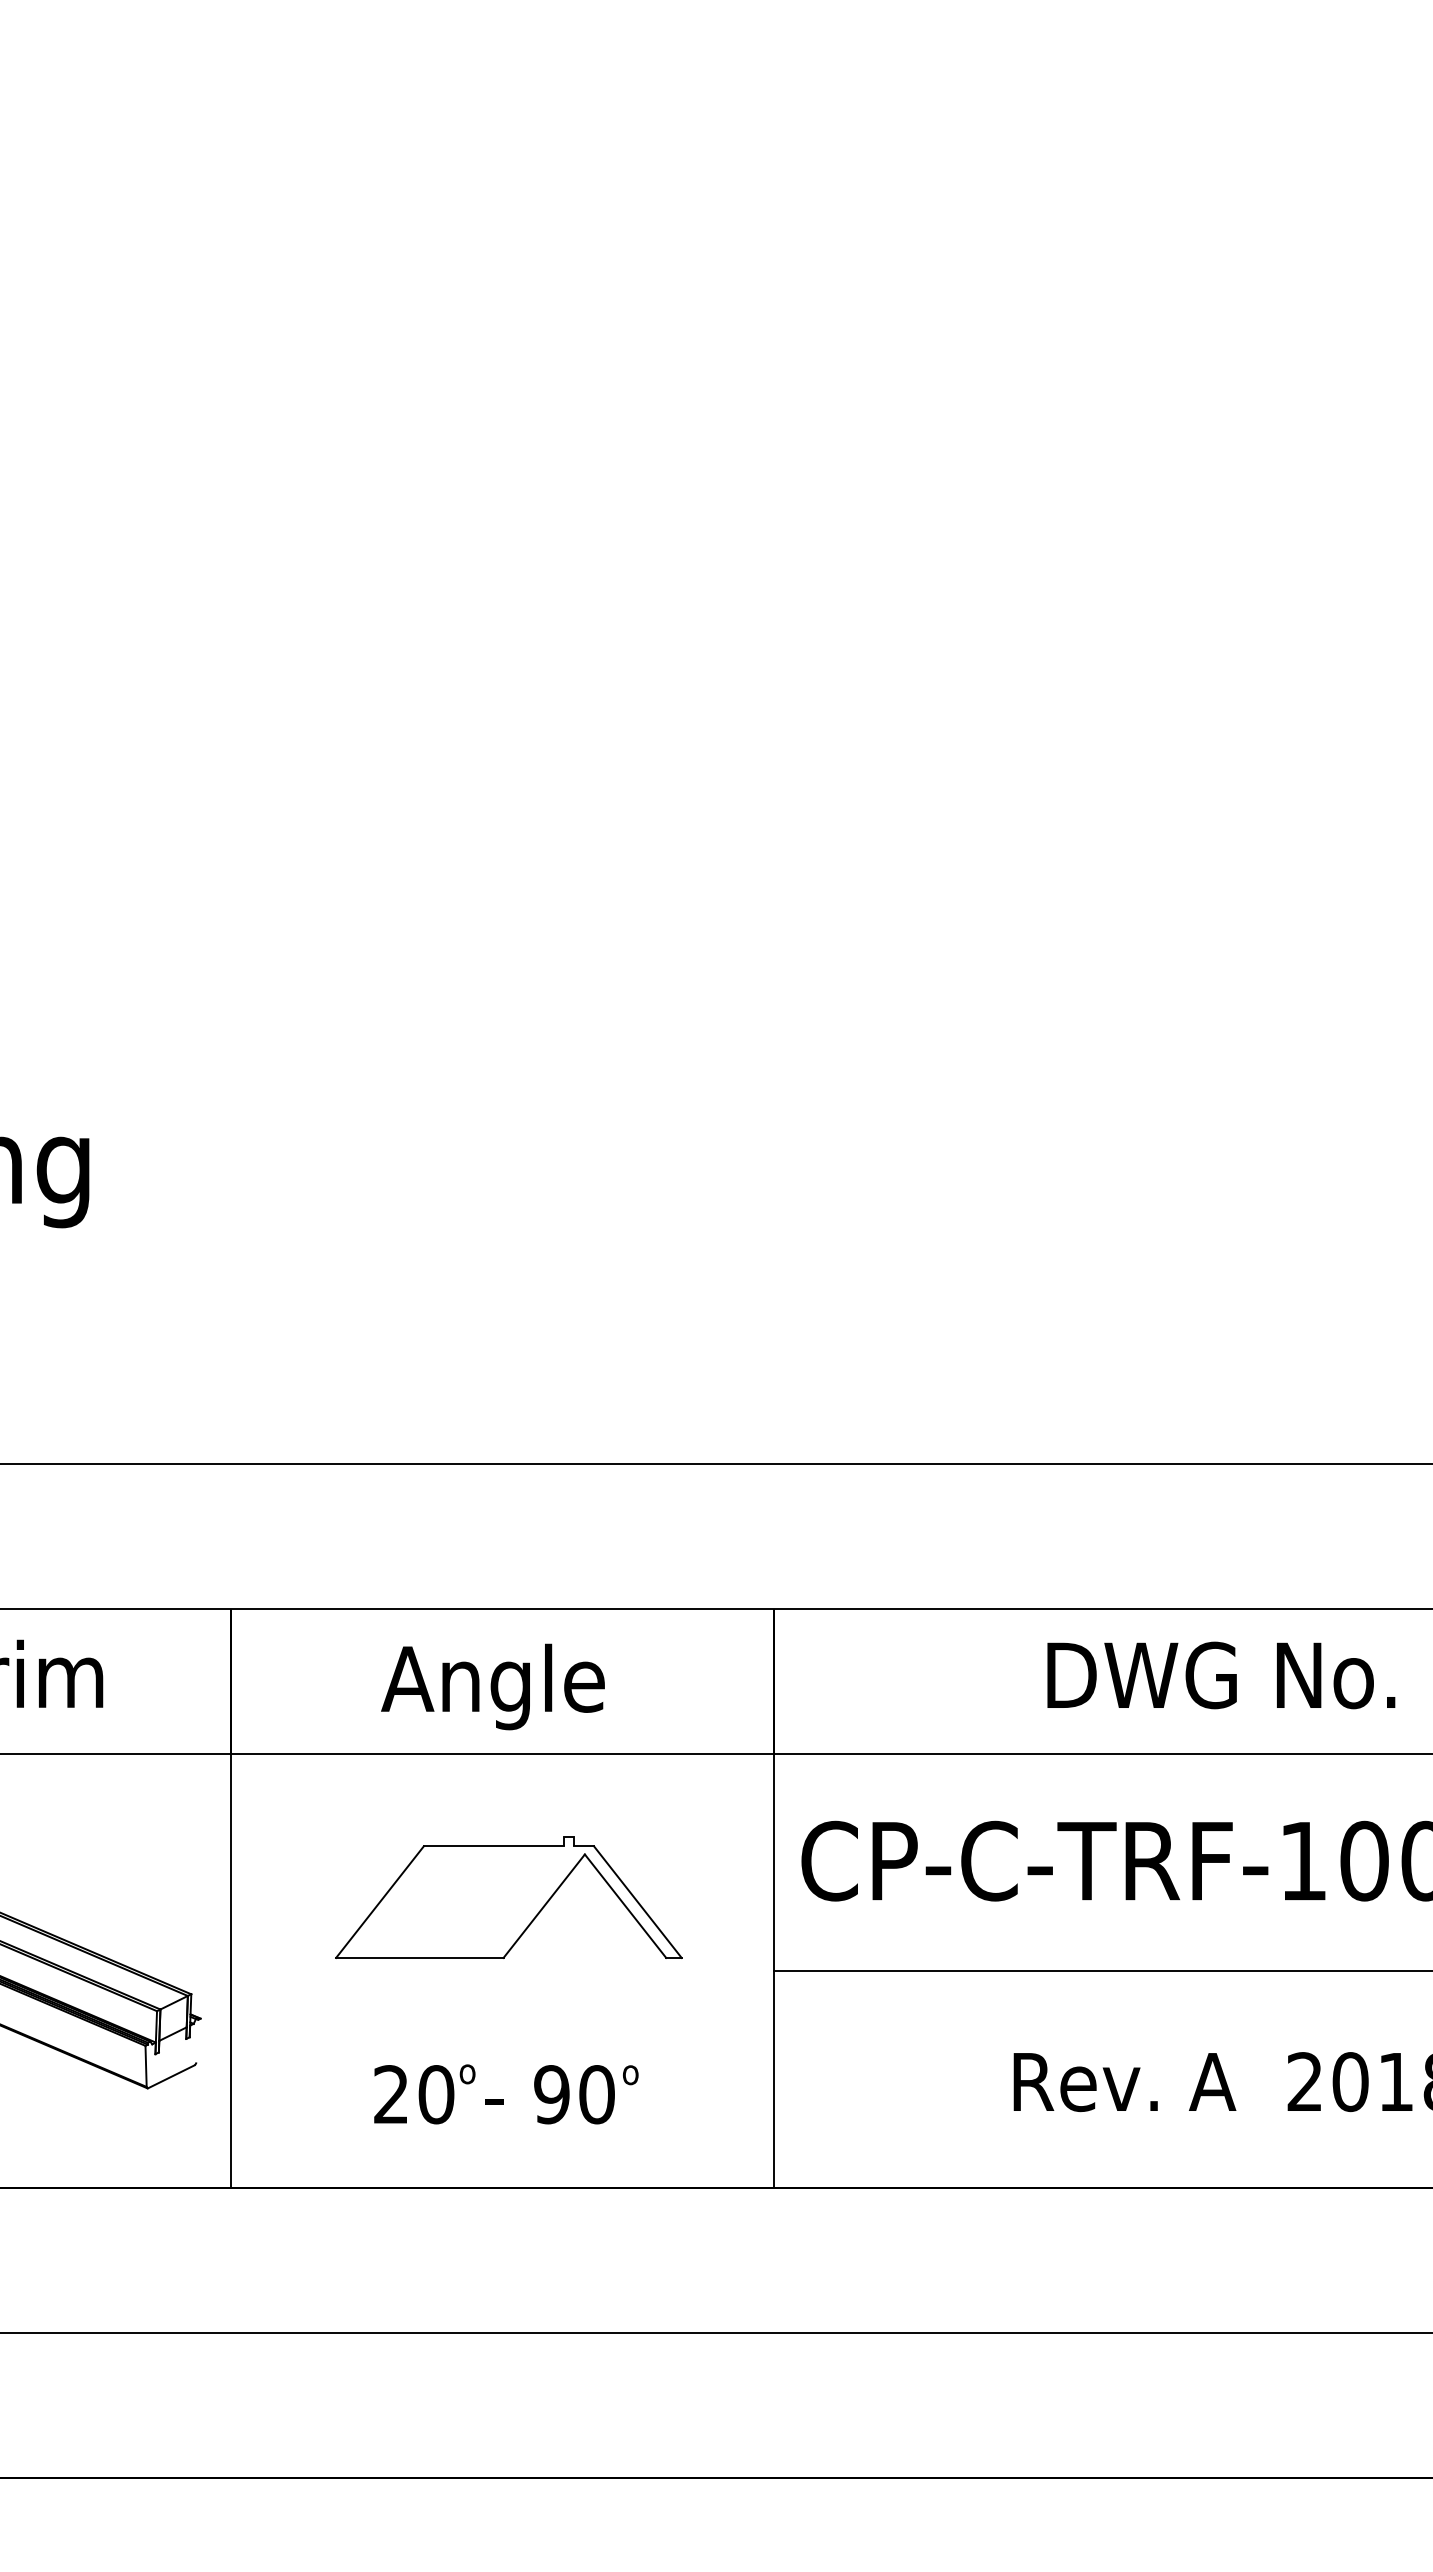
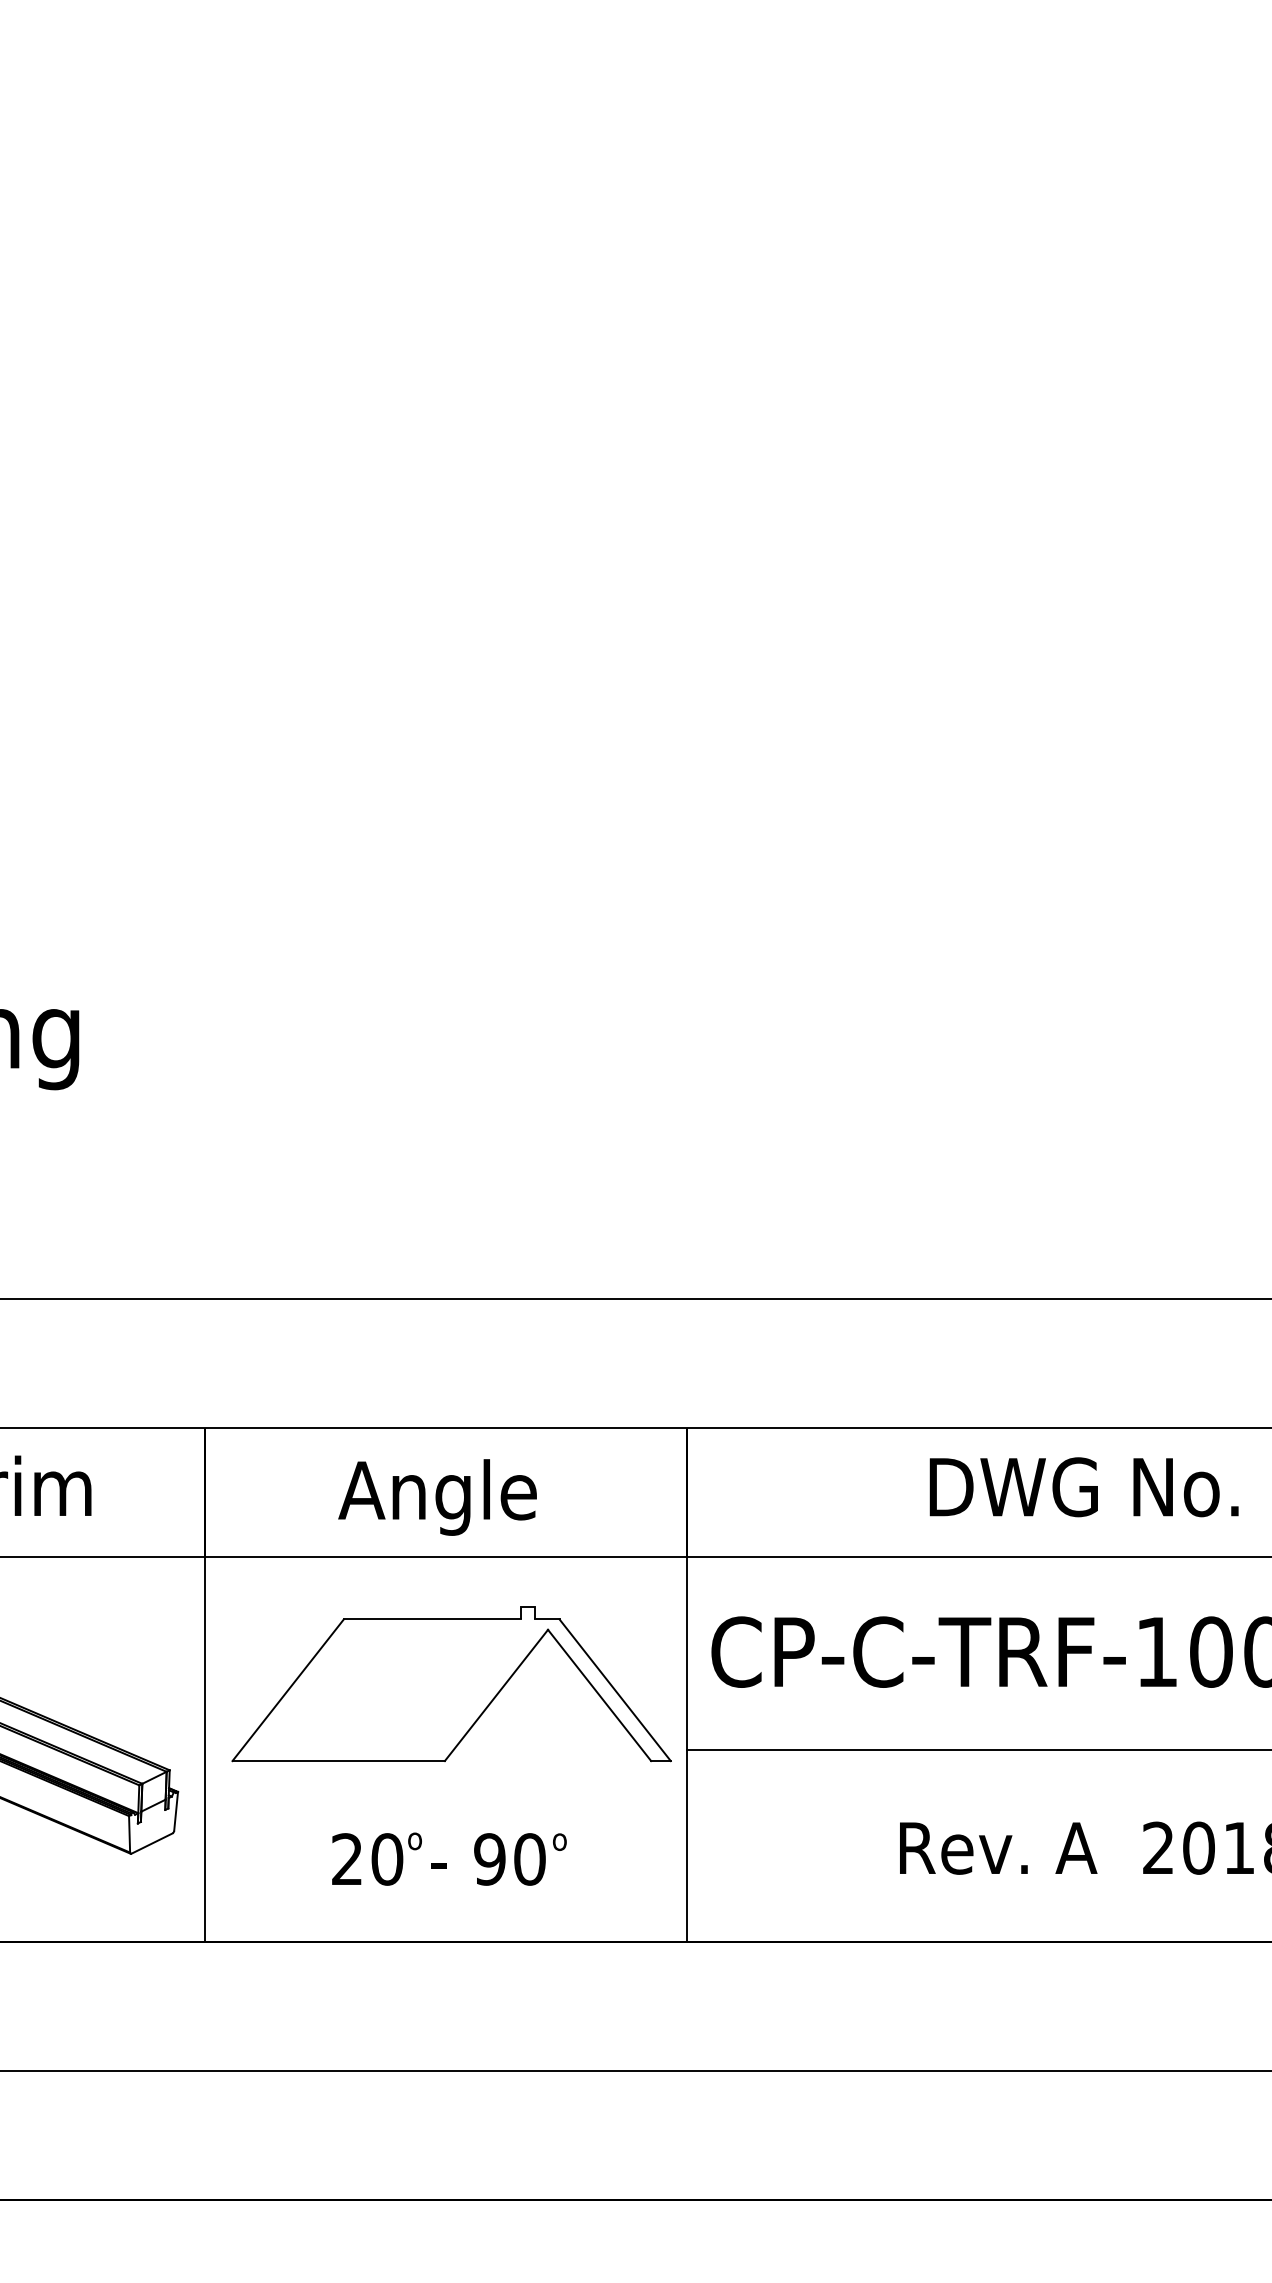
part: (508, 1897) -> (451, 1684), size x1.43
line: (198, 2040) -> (176, 1811), added

